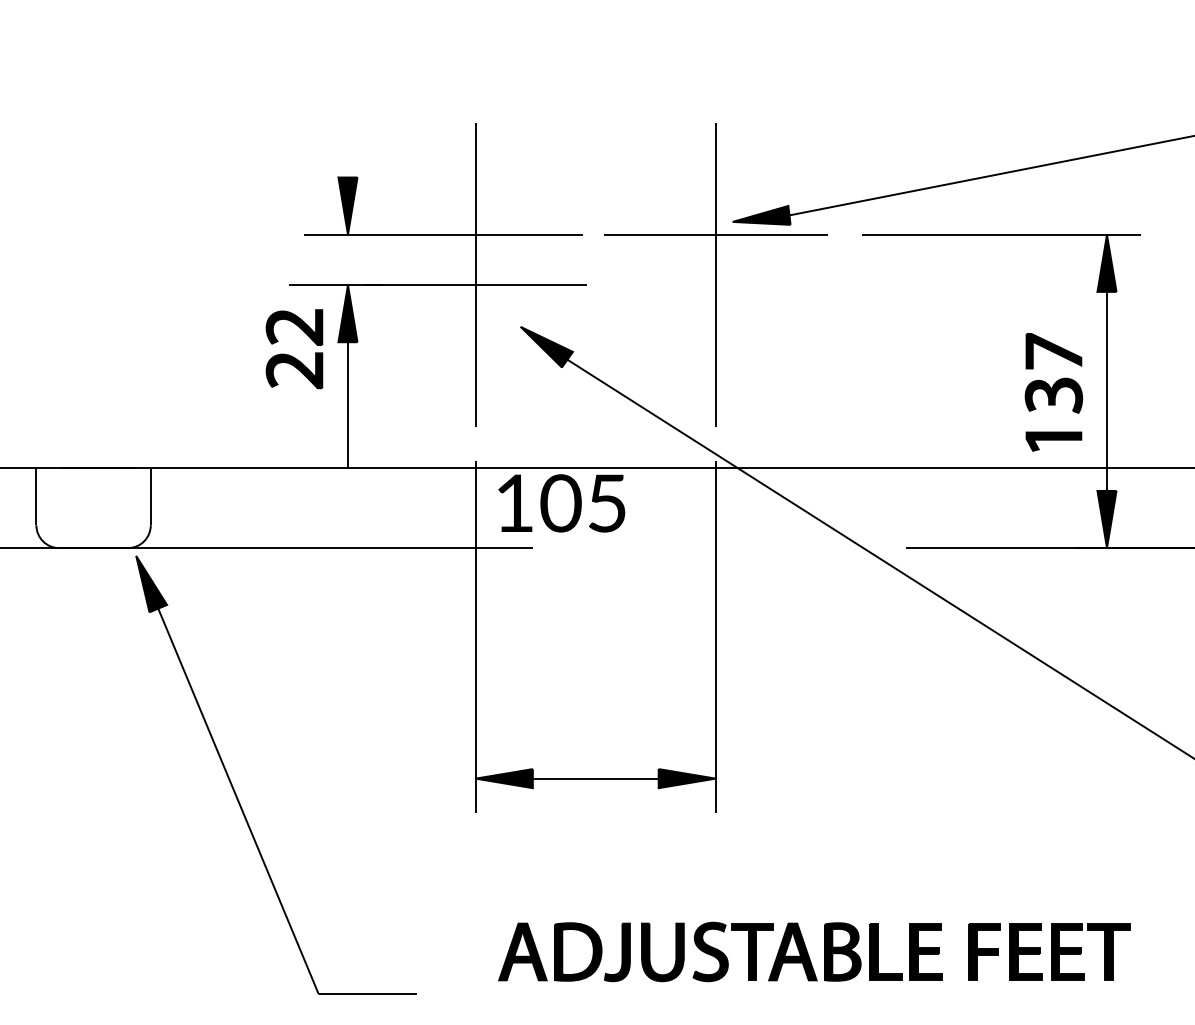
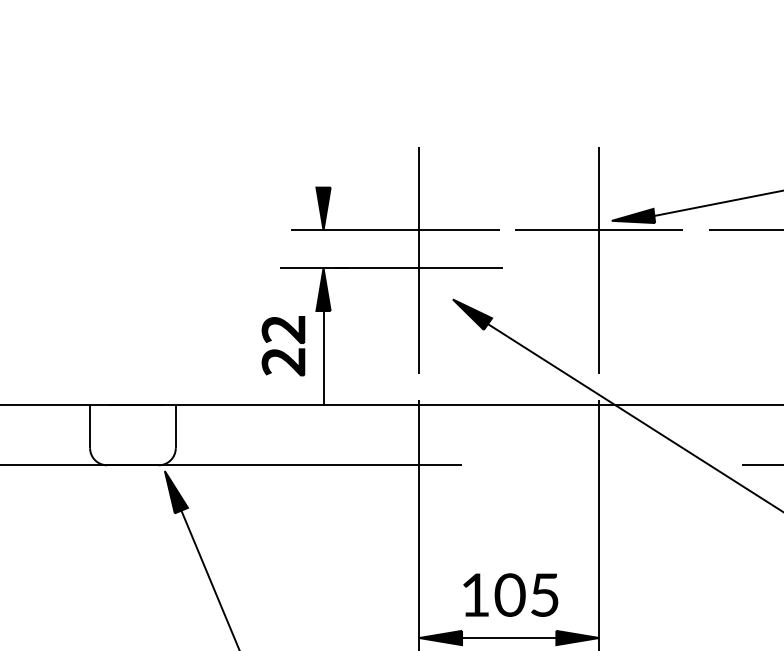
part: (291, 355) -> (281, 350), moved
text: (561, 503) -> (510, 595), moved

